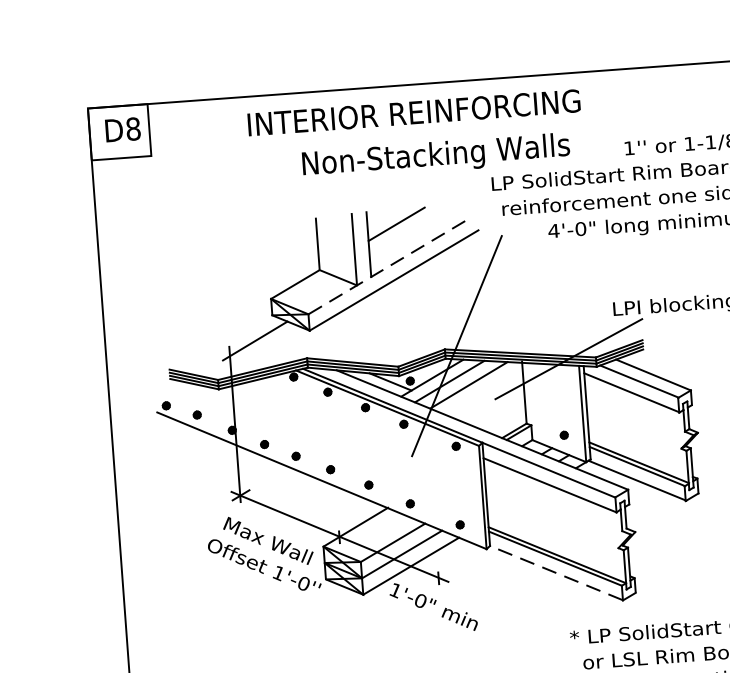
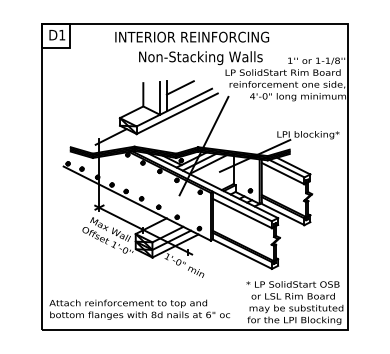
text: (133, 127) -> (62, 34), D8 -> D1
line: (384, 267) -> (173, 107), dashed -> solid
line: (554, 571) -> (241, 253), dashed -> solid

